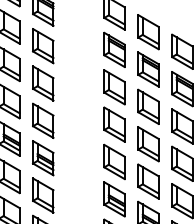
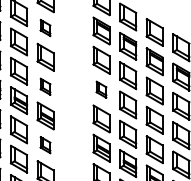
part: (43, 45) -> (45, 27), size x0.6
part: (43, 120) -> (45, 86), size x0.6
part: (114, 124) -> (101, 89), size x0.6
part: (43, 194) -> (45, 144), size x0.6

